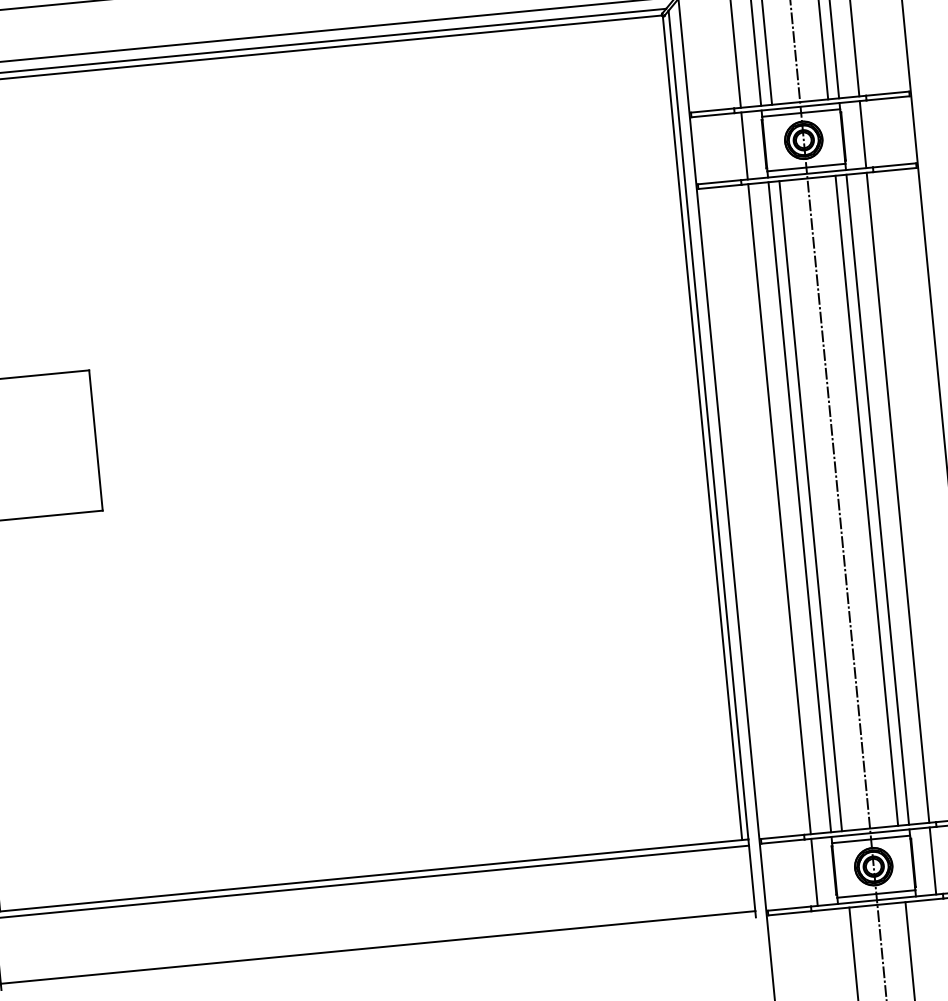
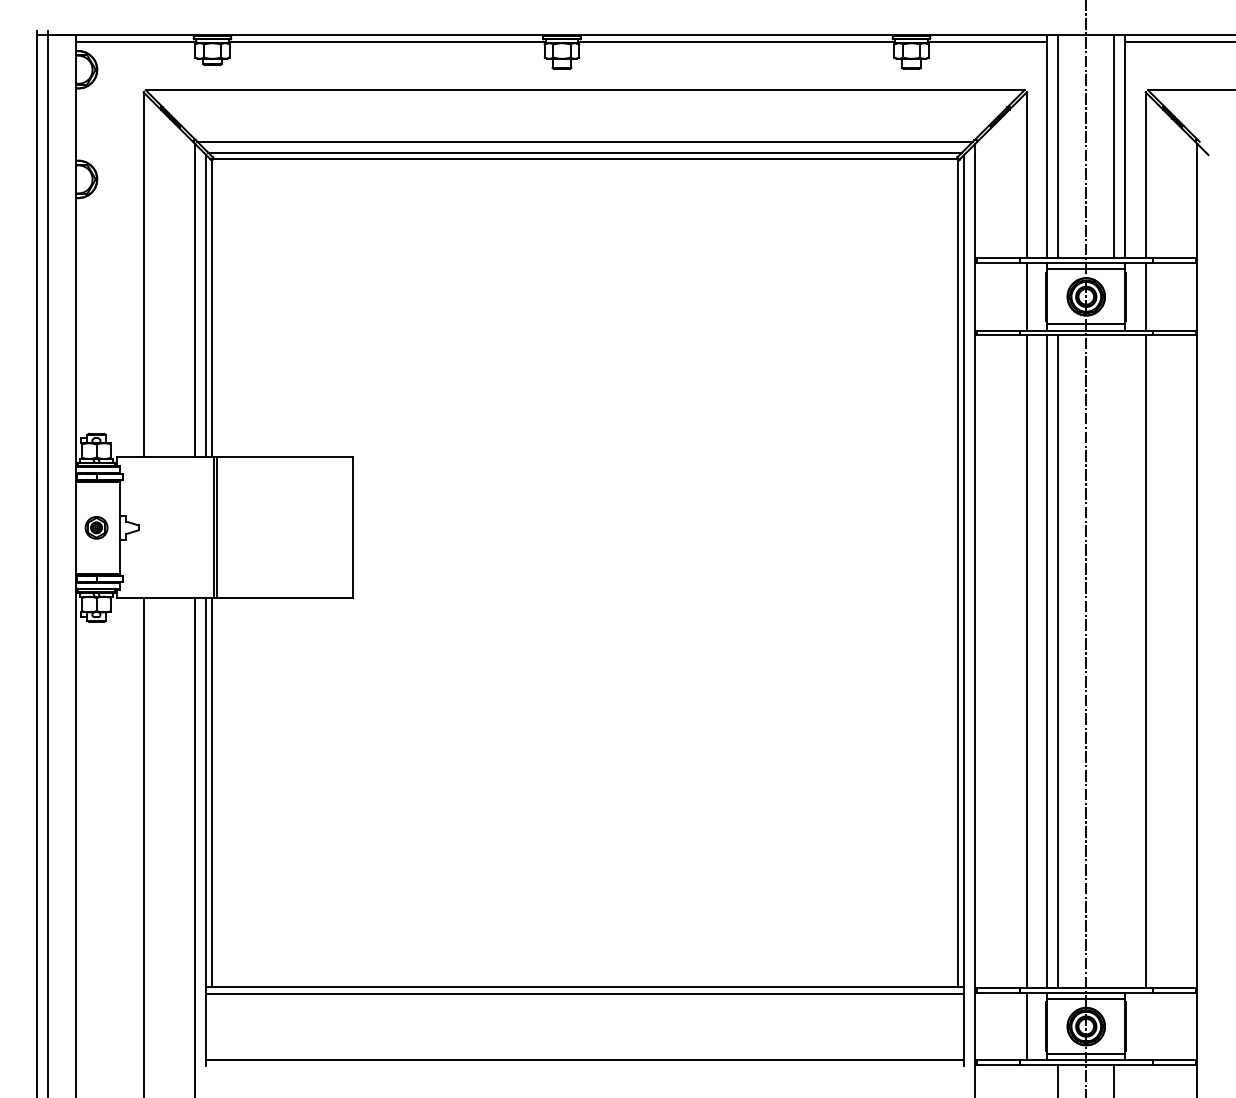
line: (877, 499) -> (1125, 661), removed
line: (866, 500) -> (1114, 661), removed
line: (932, 860) -> (1145, 1026), removed

